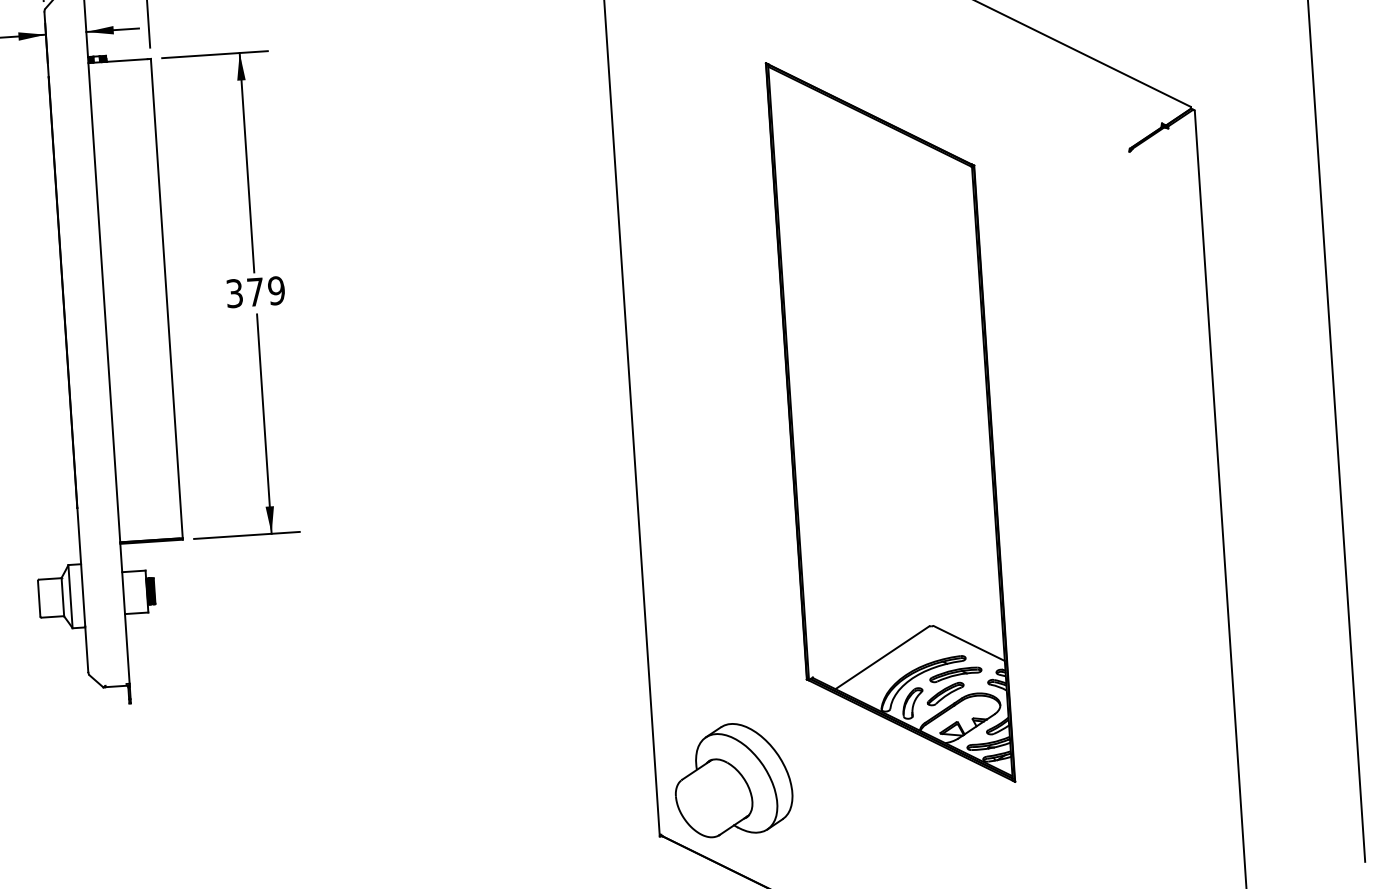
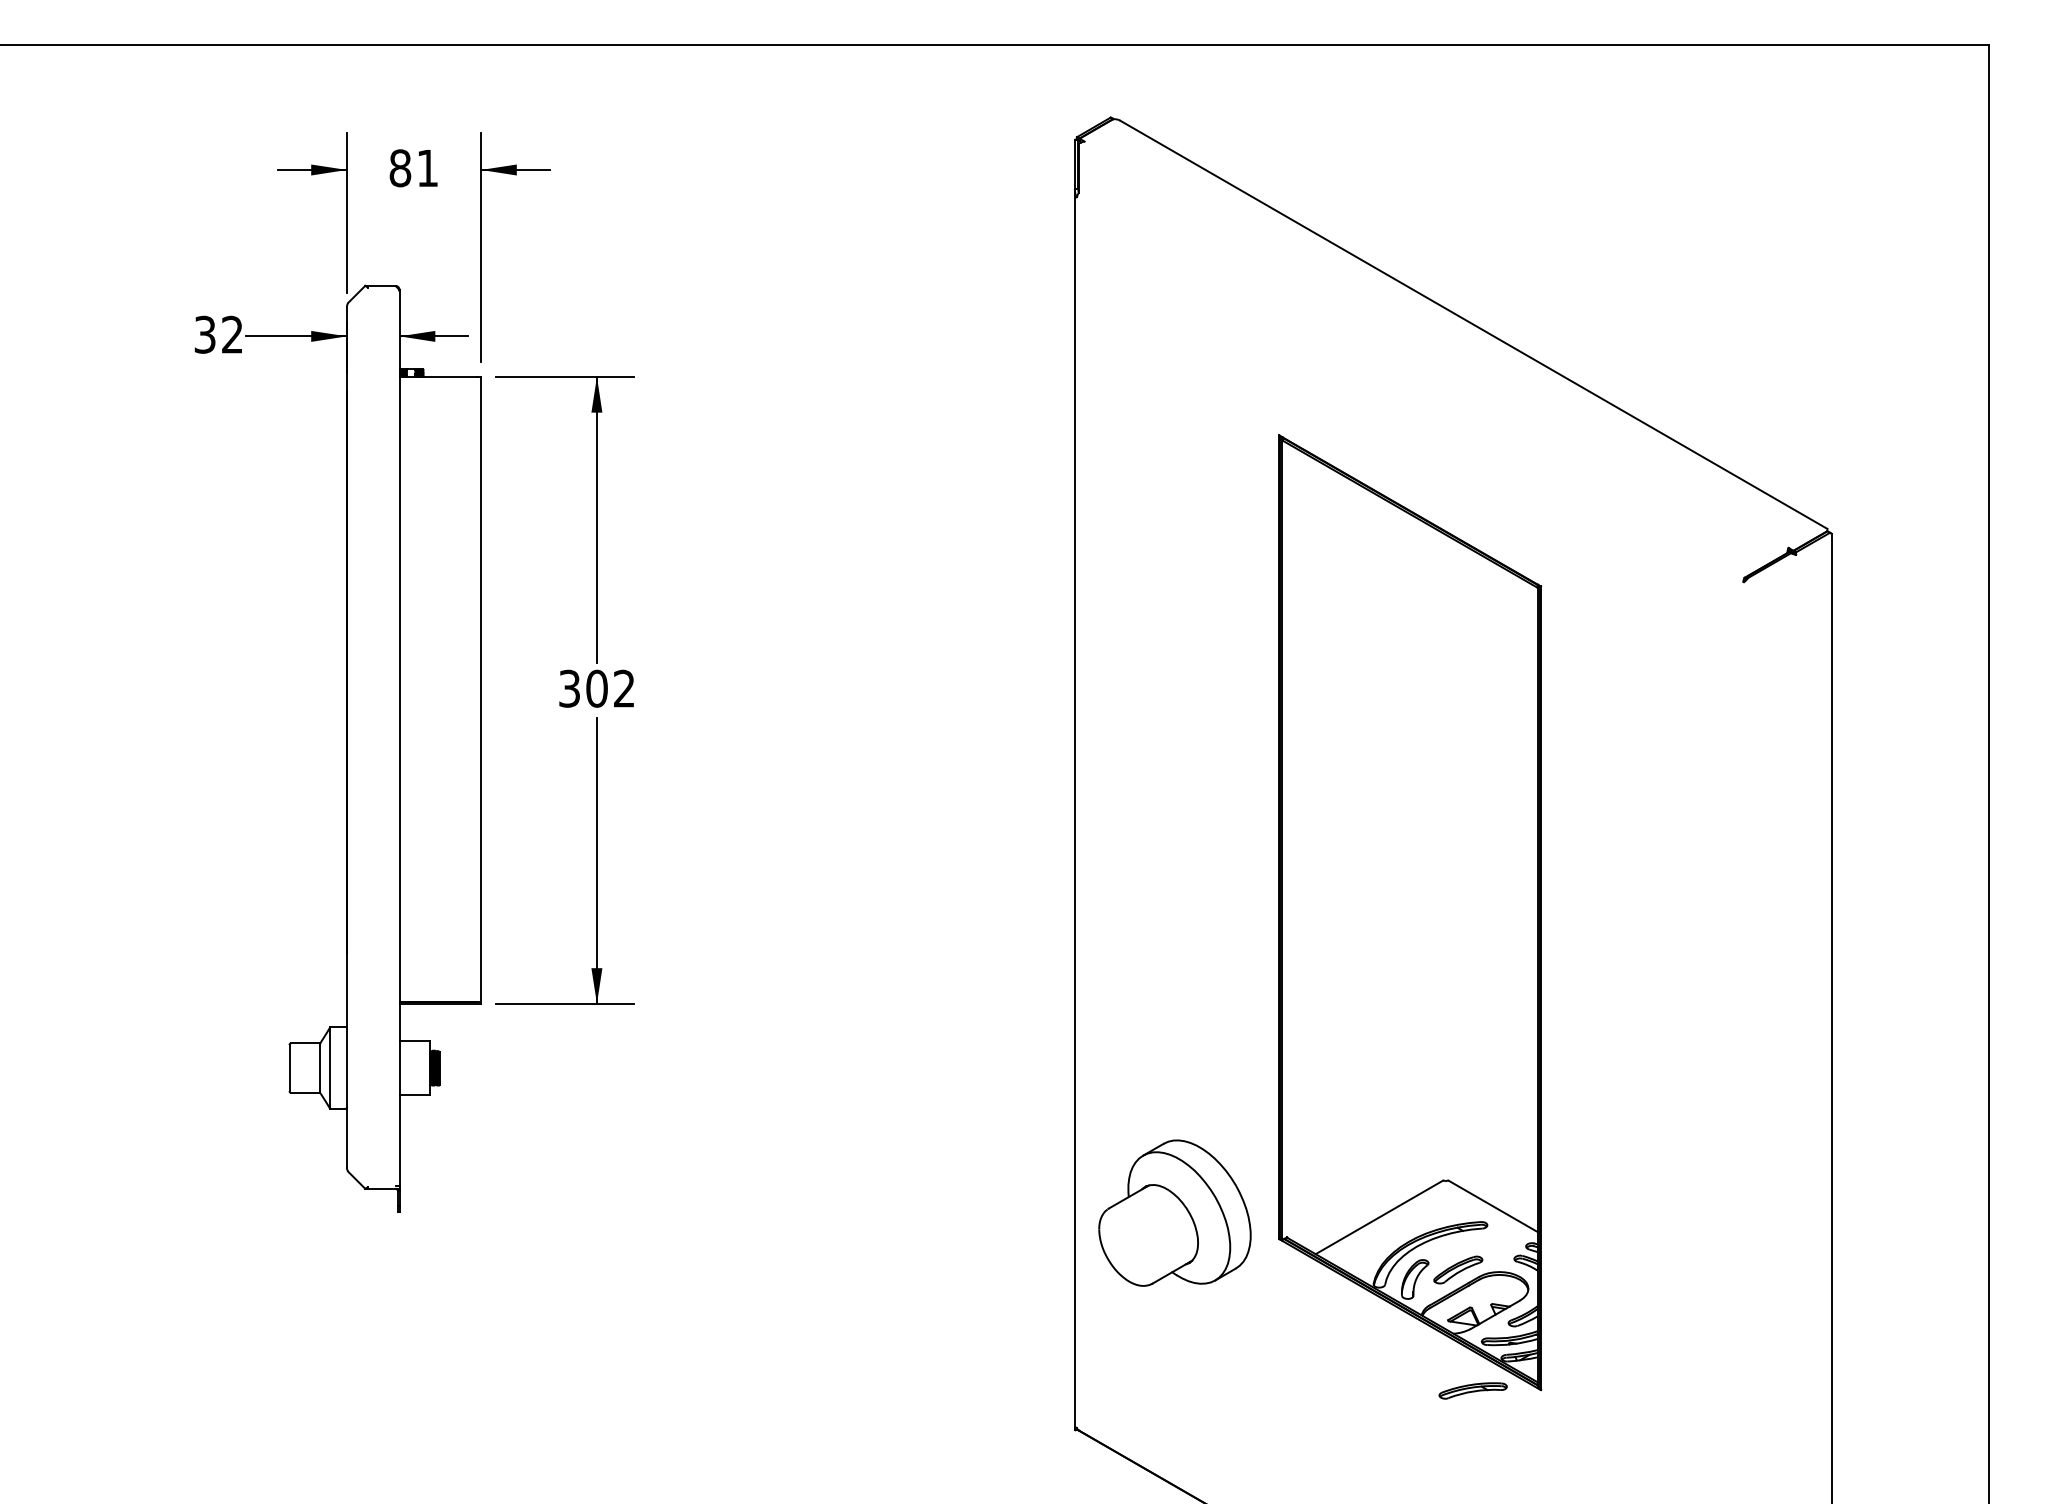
text: (265, 291) -> (610, 688), 379 -> 302
part: (955, 674) -> (1472, 1390), moved
part: (732, 779) -> (1174, 1212), moved

